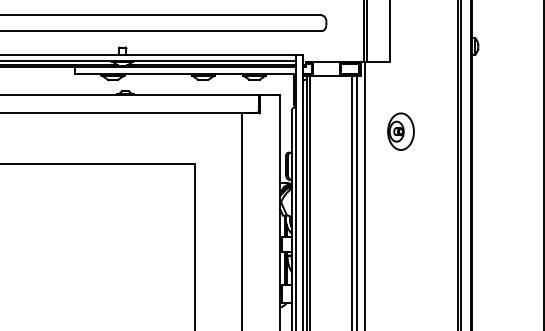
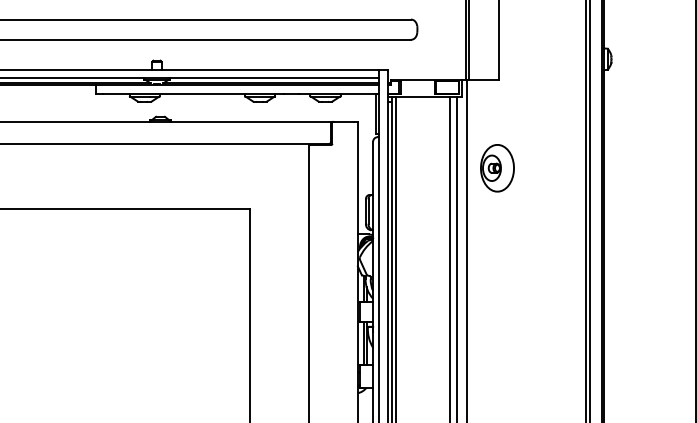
part: (400, 131) -> (496, 168), moved

